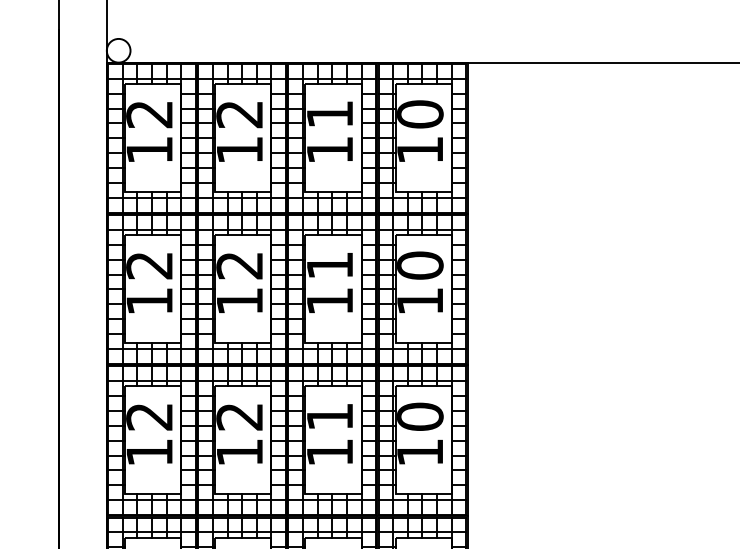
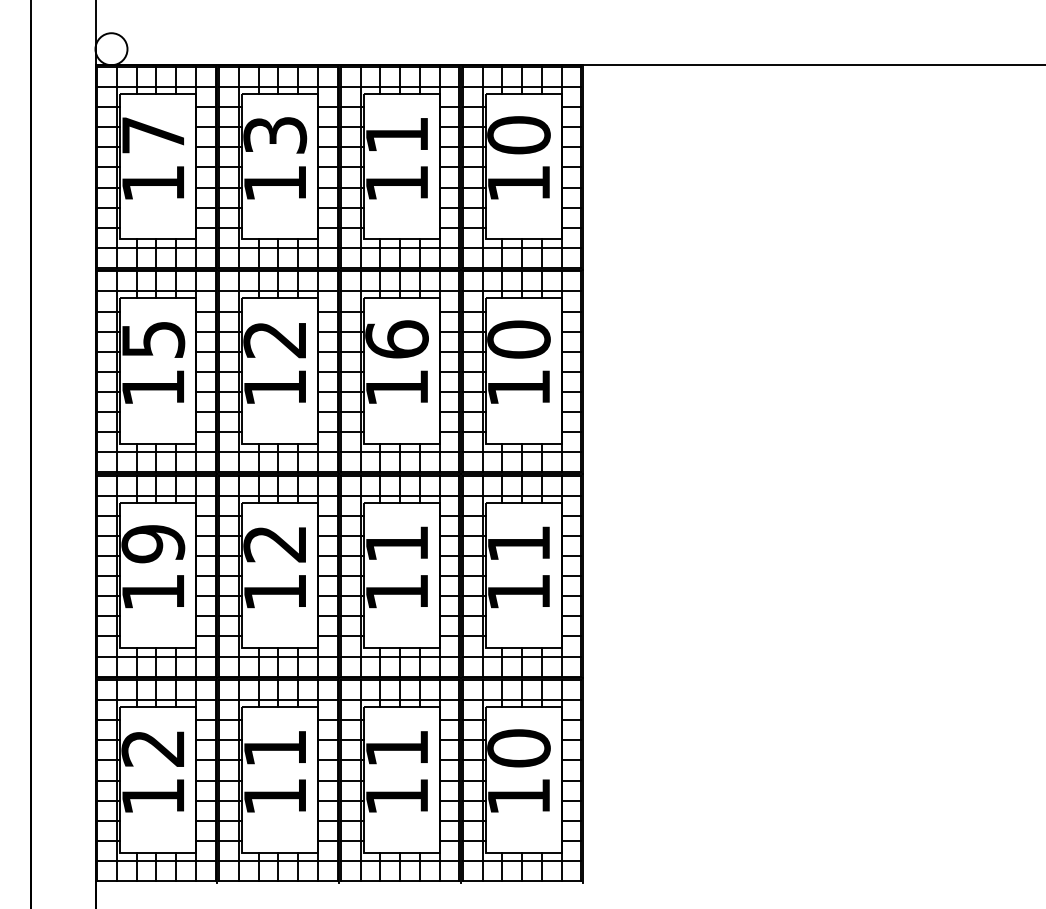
text: (149, 114) -> (152, 135), 12 -> 17
text: (240, 114) -> (275, 135), 12 -> 13
text: (329, 265) -> (396, 339), 11 -> 16
text: (149, 266) -> (153, 340), 12 -> 15
text: (419, 416) -> (518, 543), 10 -> 11
text: (149, 417) -> (153, 544), 12 -> 19

